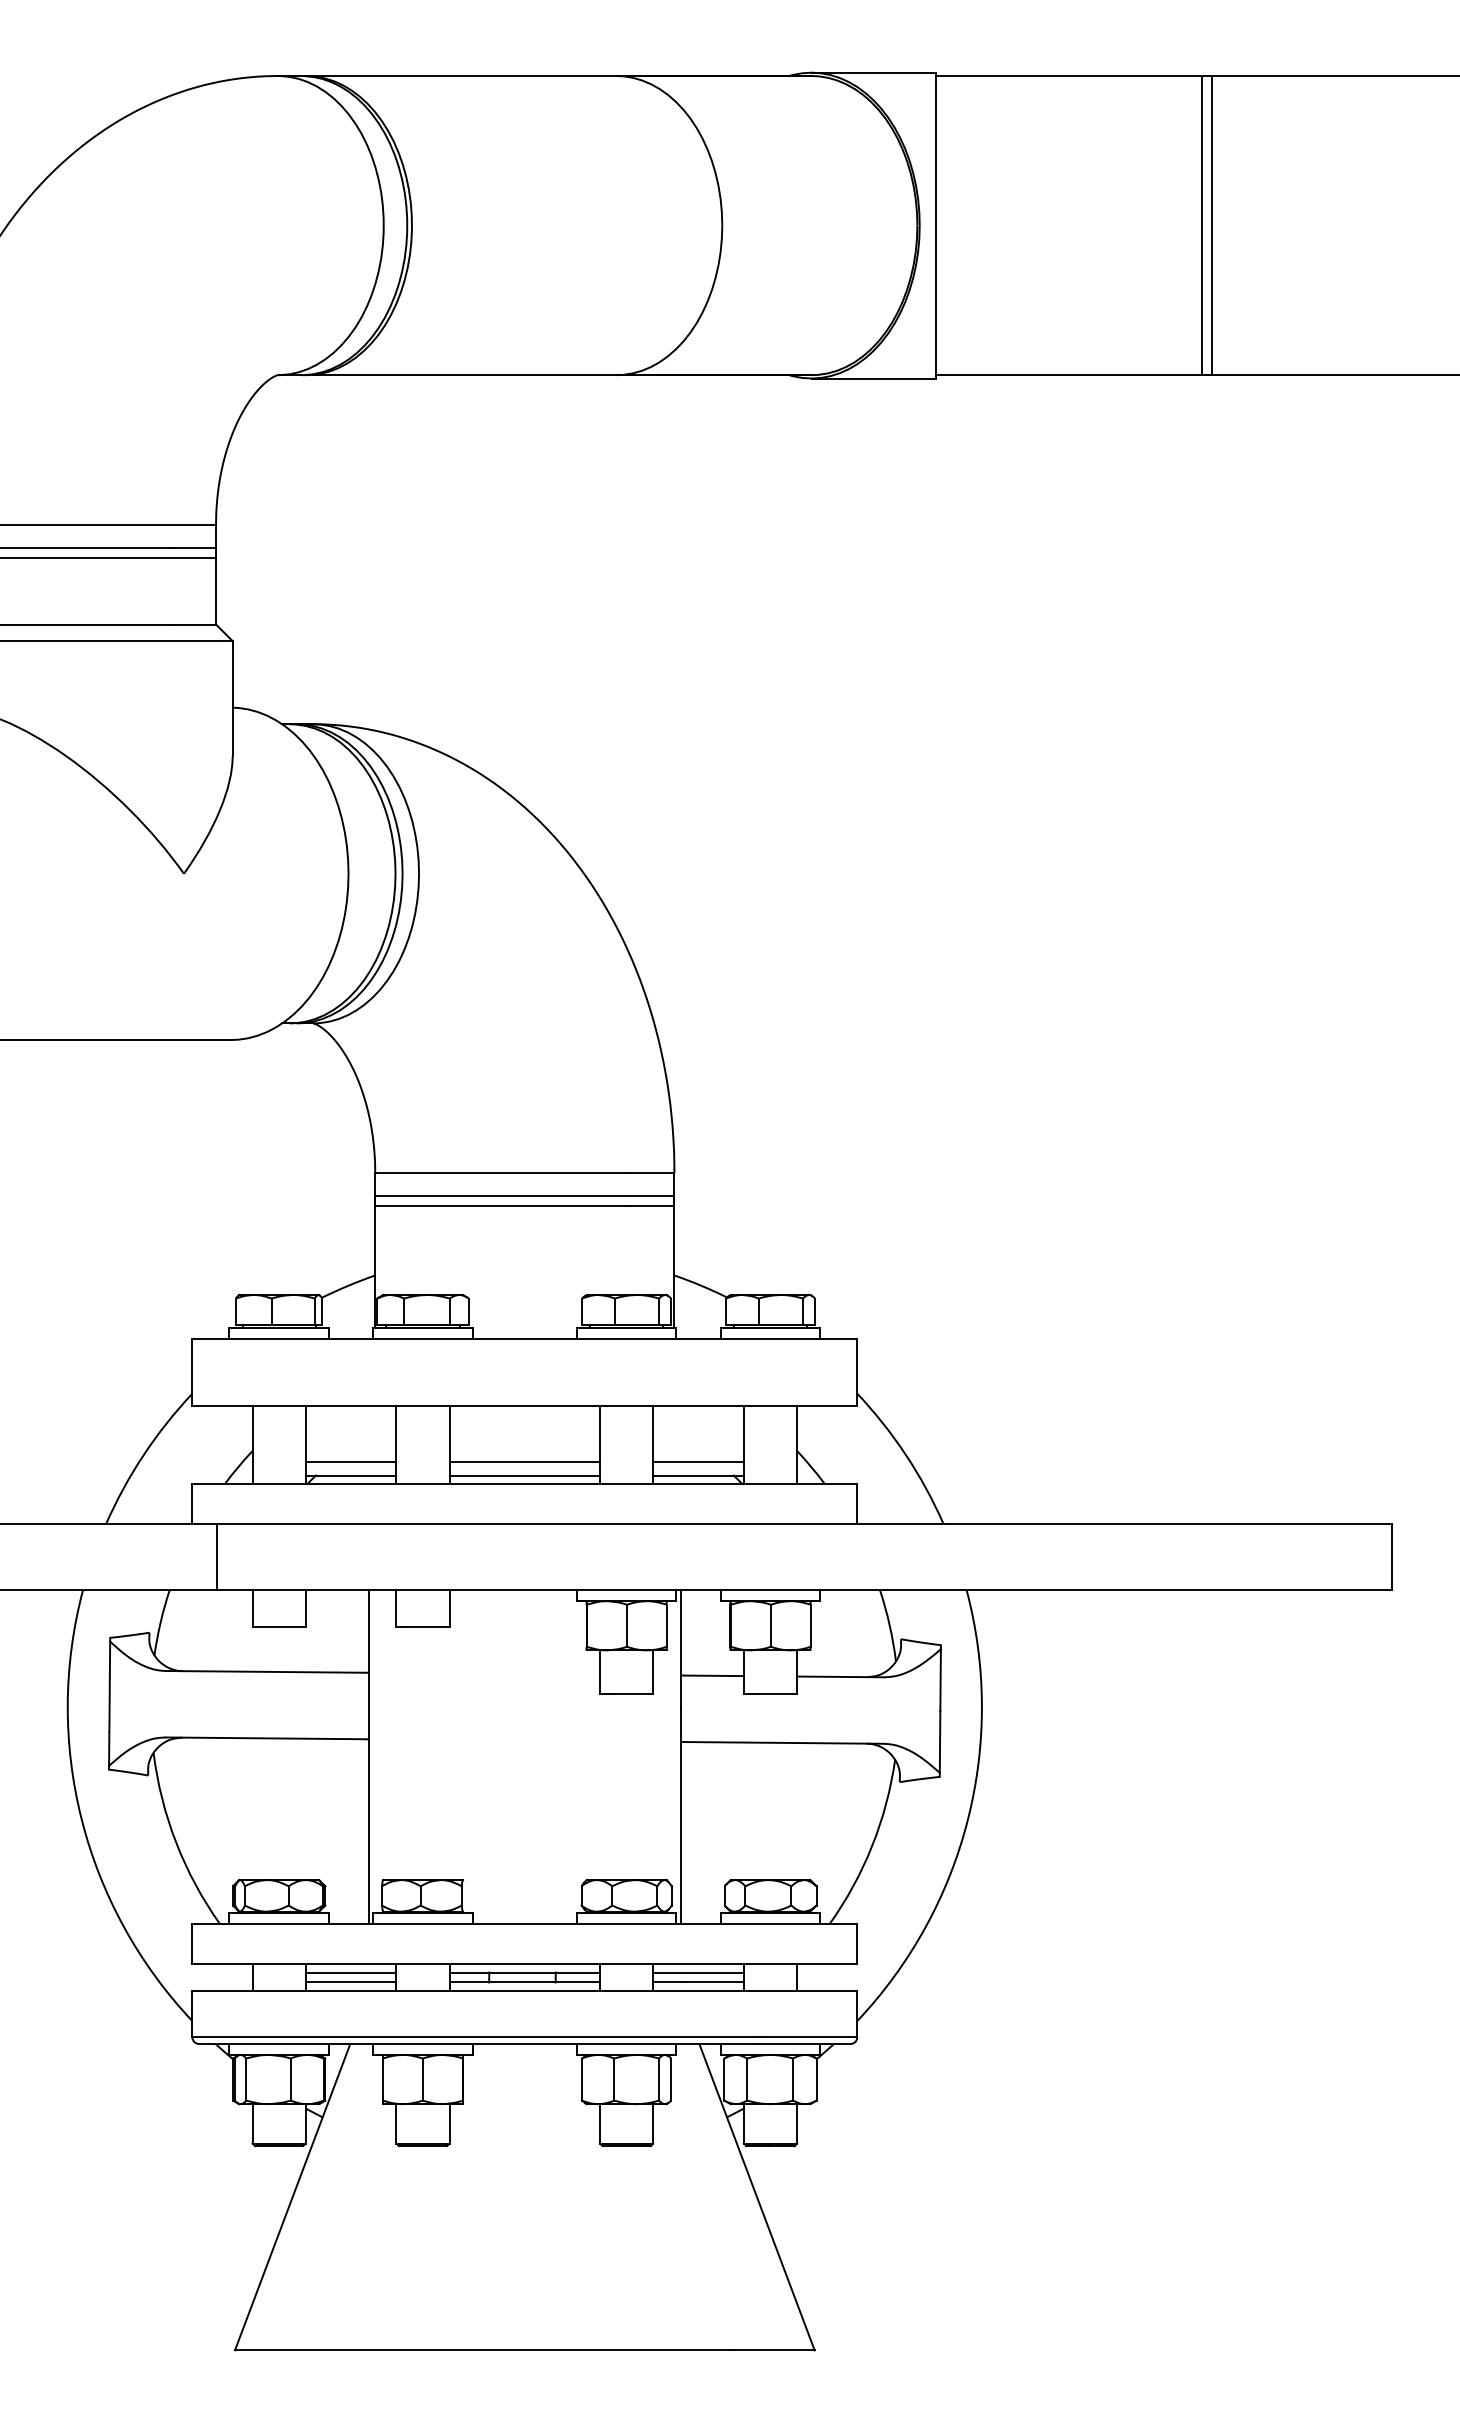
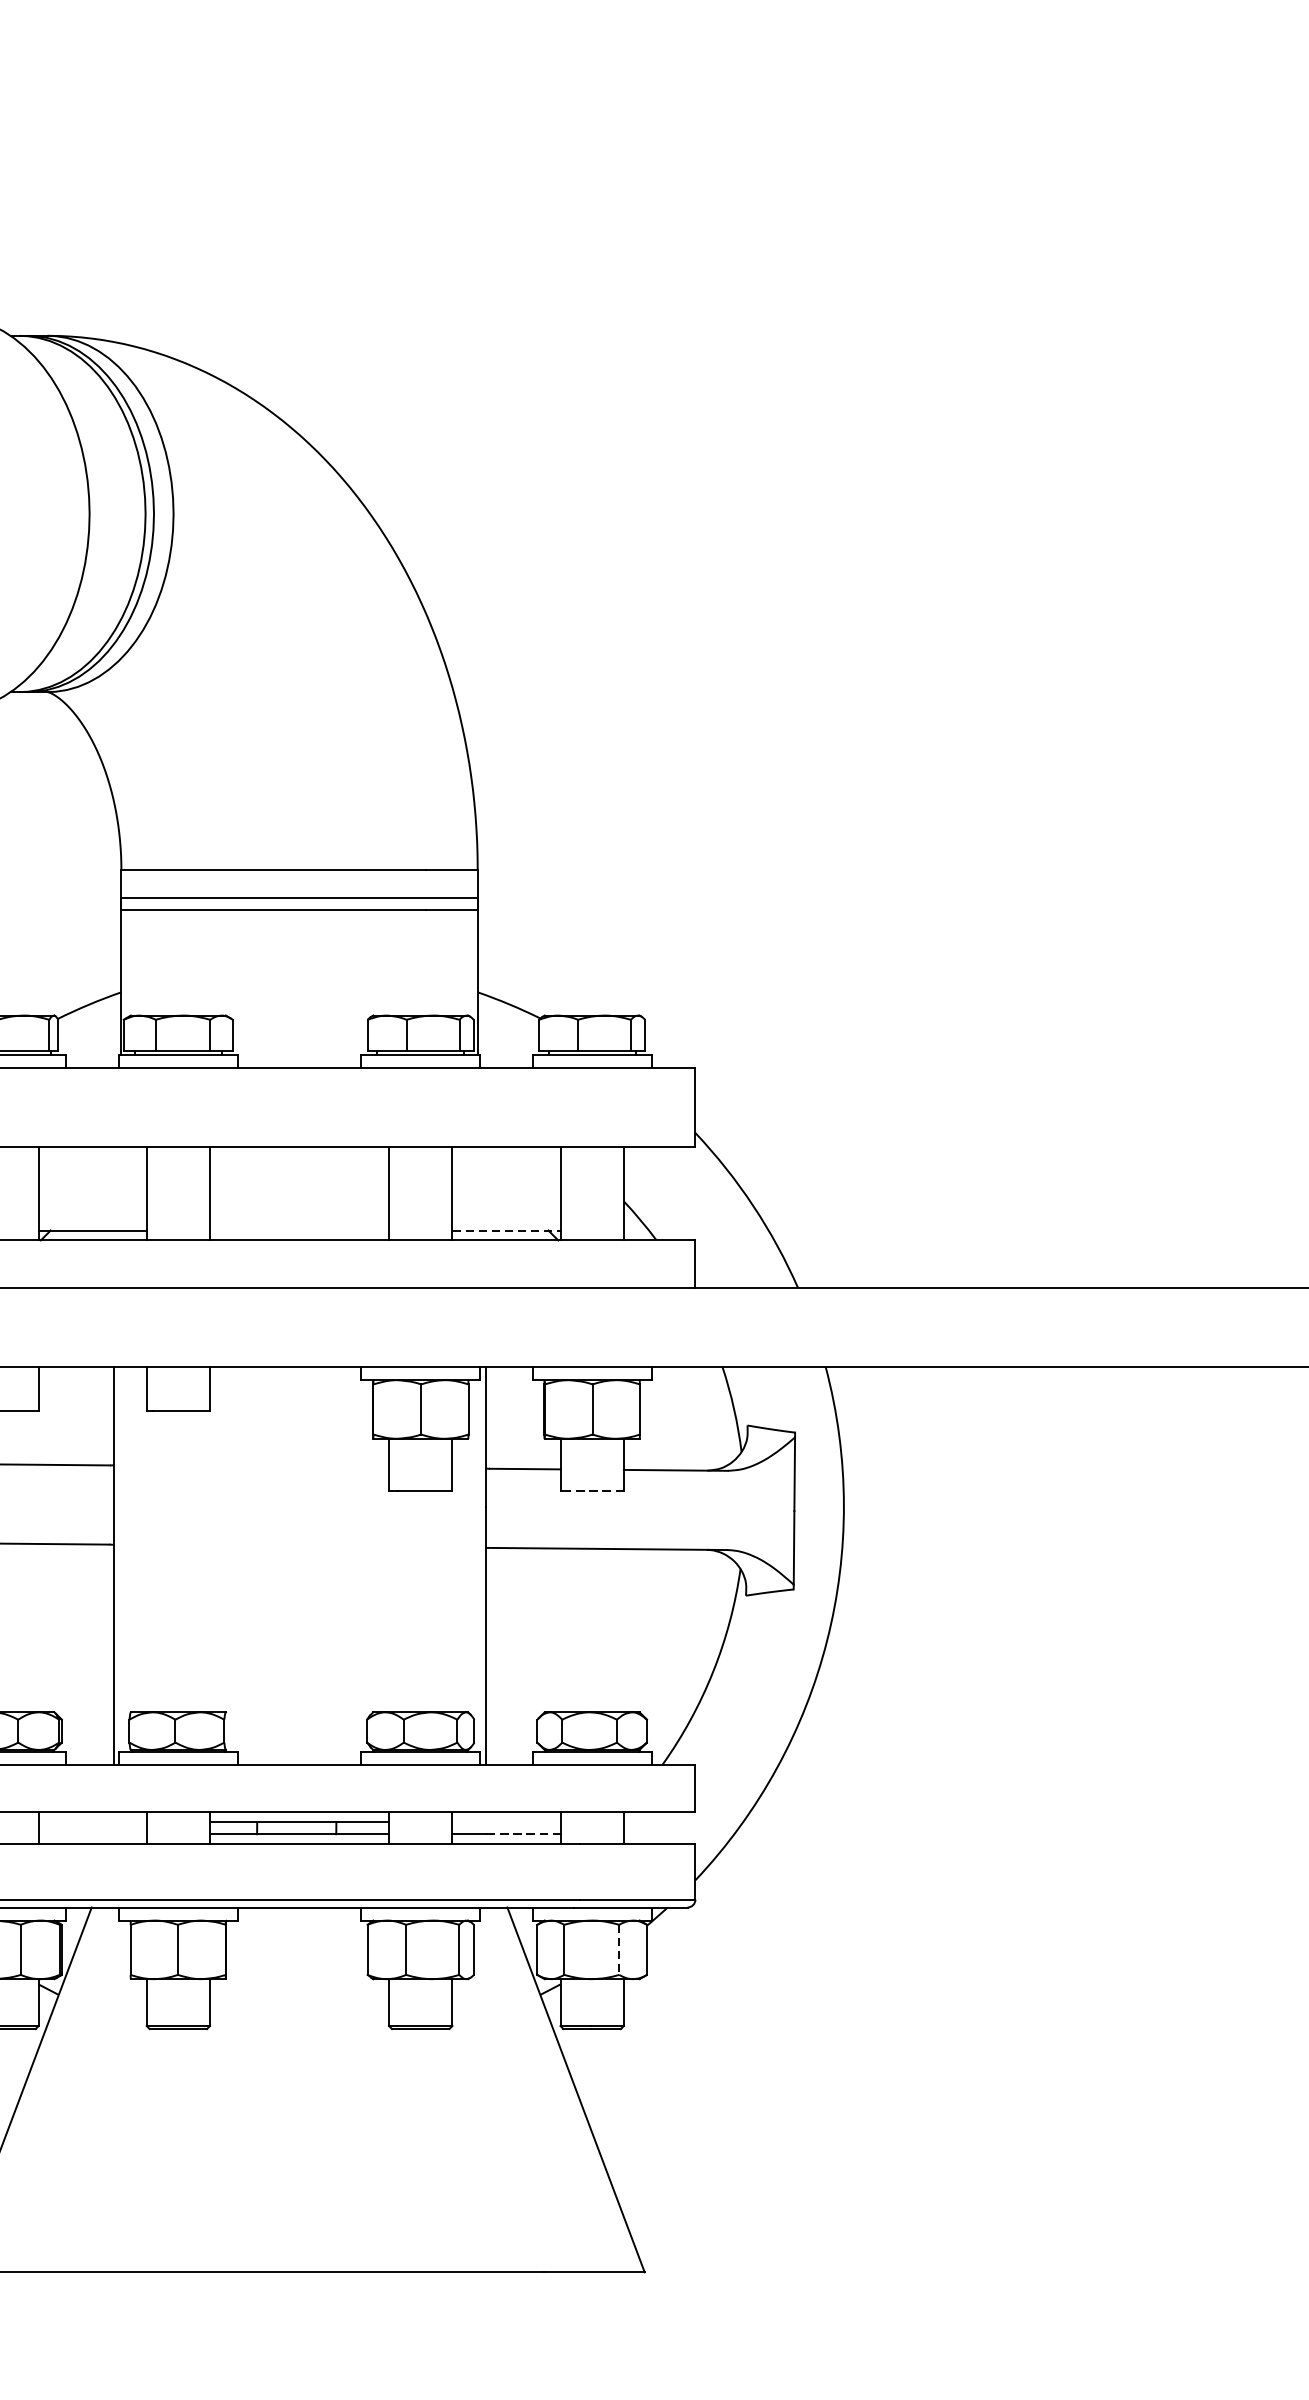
line: (350, 1462) -> (91, 1215), removed
line: (524, 1462) -> (299, 1215), removed
line: (698, 1462) -> (506, 1215), removed
line: (524, 1475) -> (299, 1230), removed
line: (699, 1475) -> (507, 1230), solid -> dashed
line: (774, 1693) -> (596, 1490), solid -> dashed
line: (350, 1972) -> (91, 1822), removed
line: (698, 1972) -> (506, 1822), removed
line: (350, 1982) -> (91, 1834), removed
line: (713, 1982) -> (524, 1834), solid -> dashed
line: (793, 2080) -> (619, 1951), solid -> dashed

